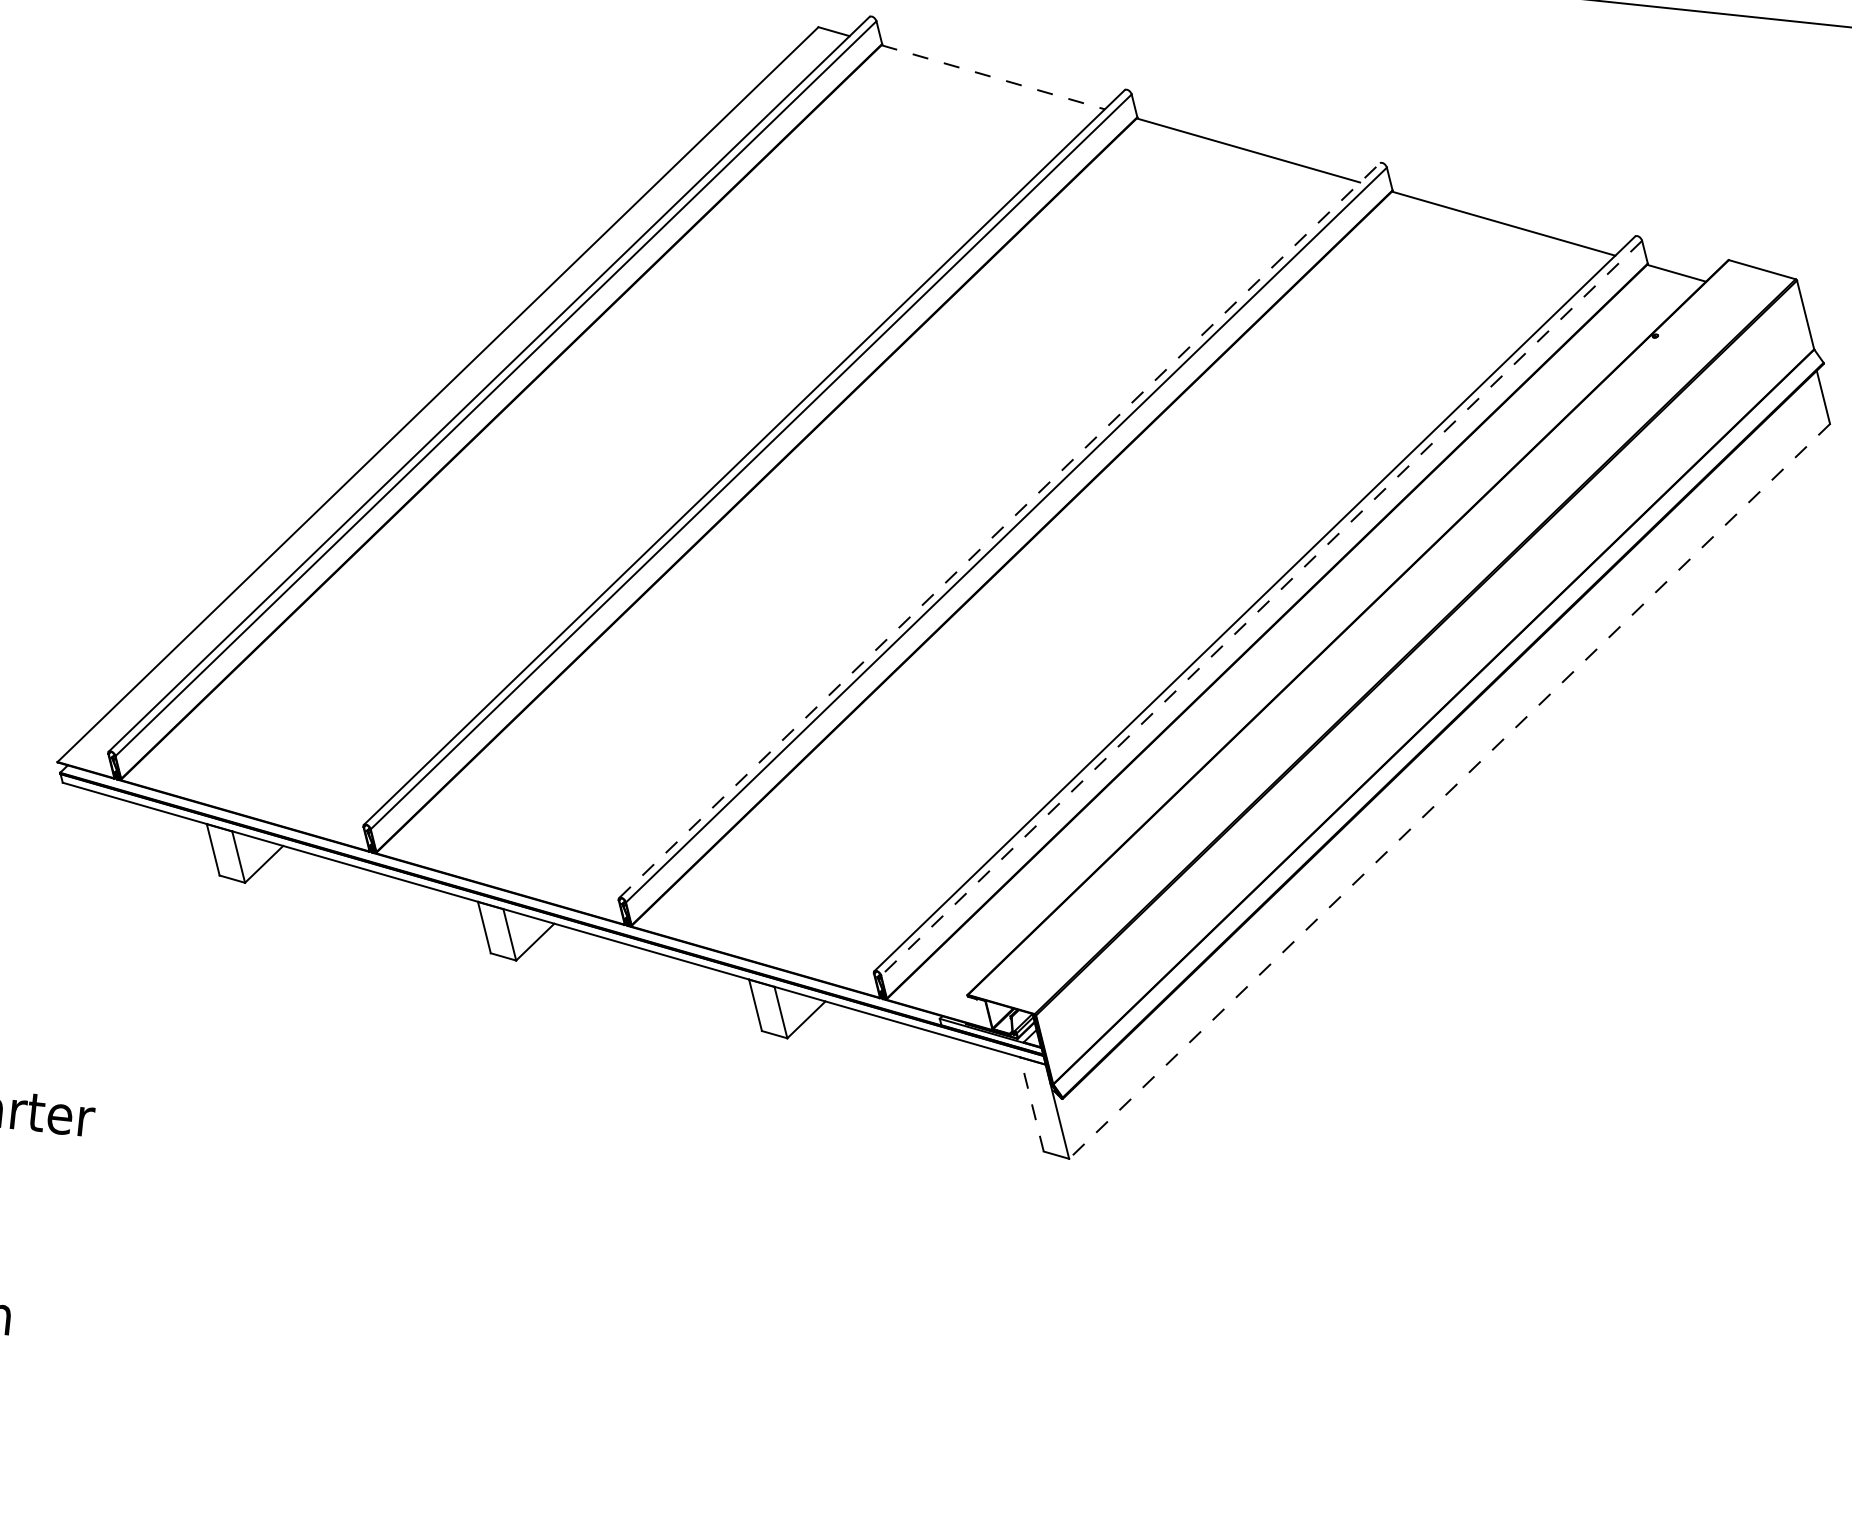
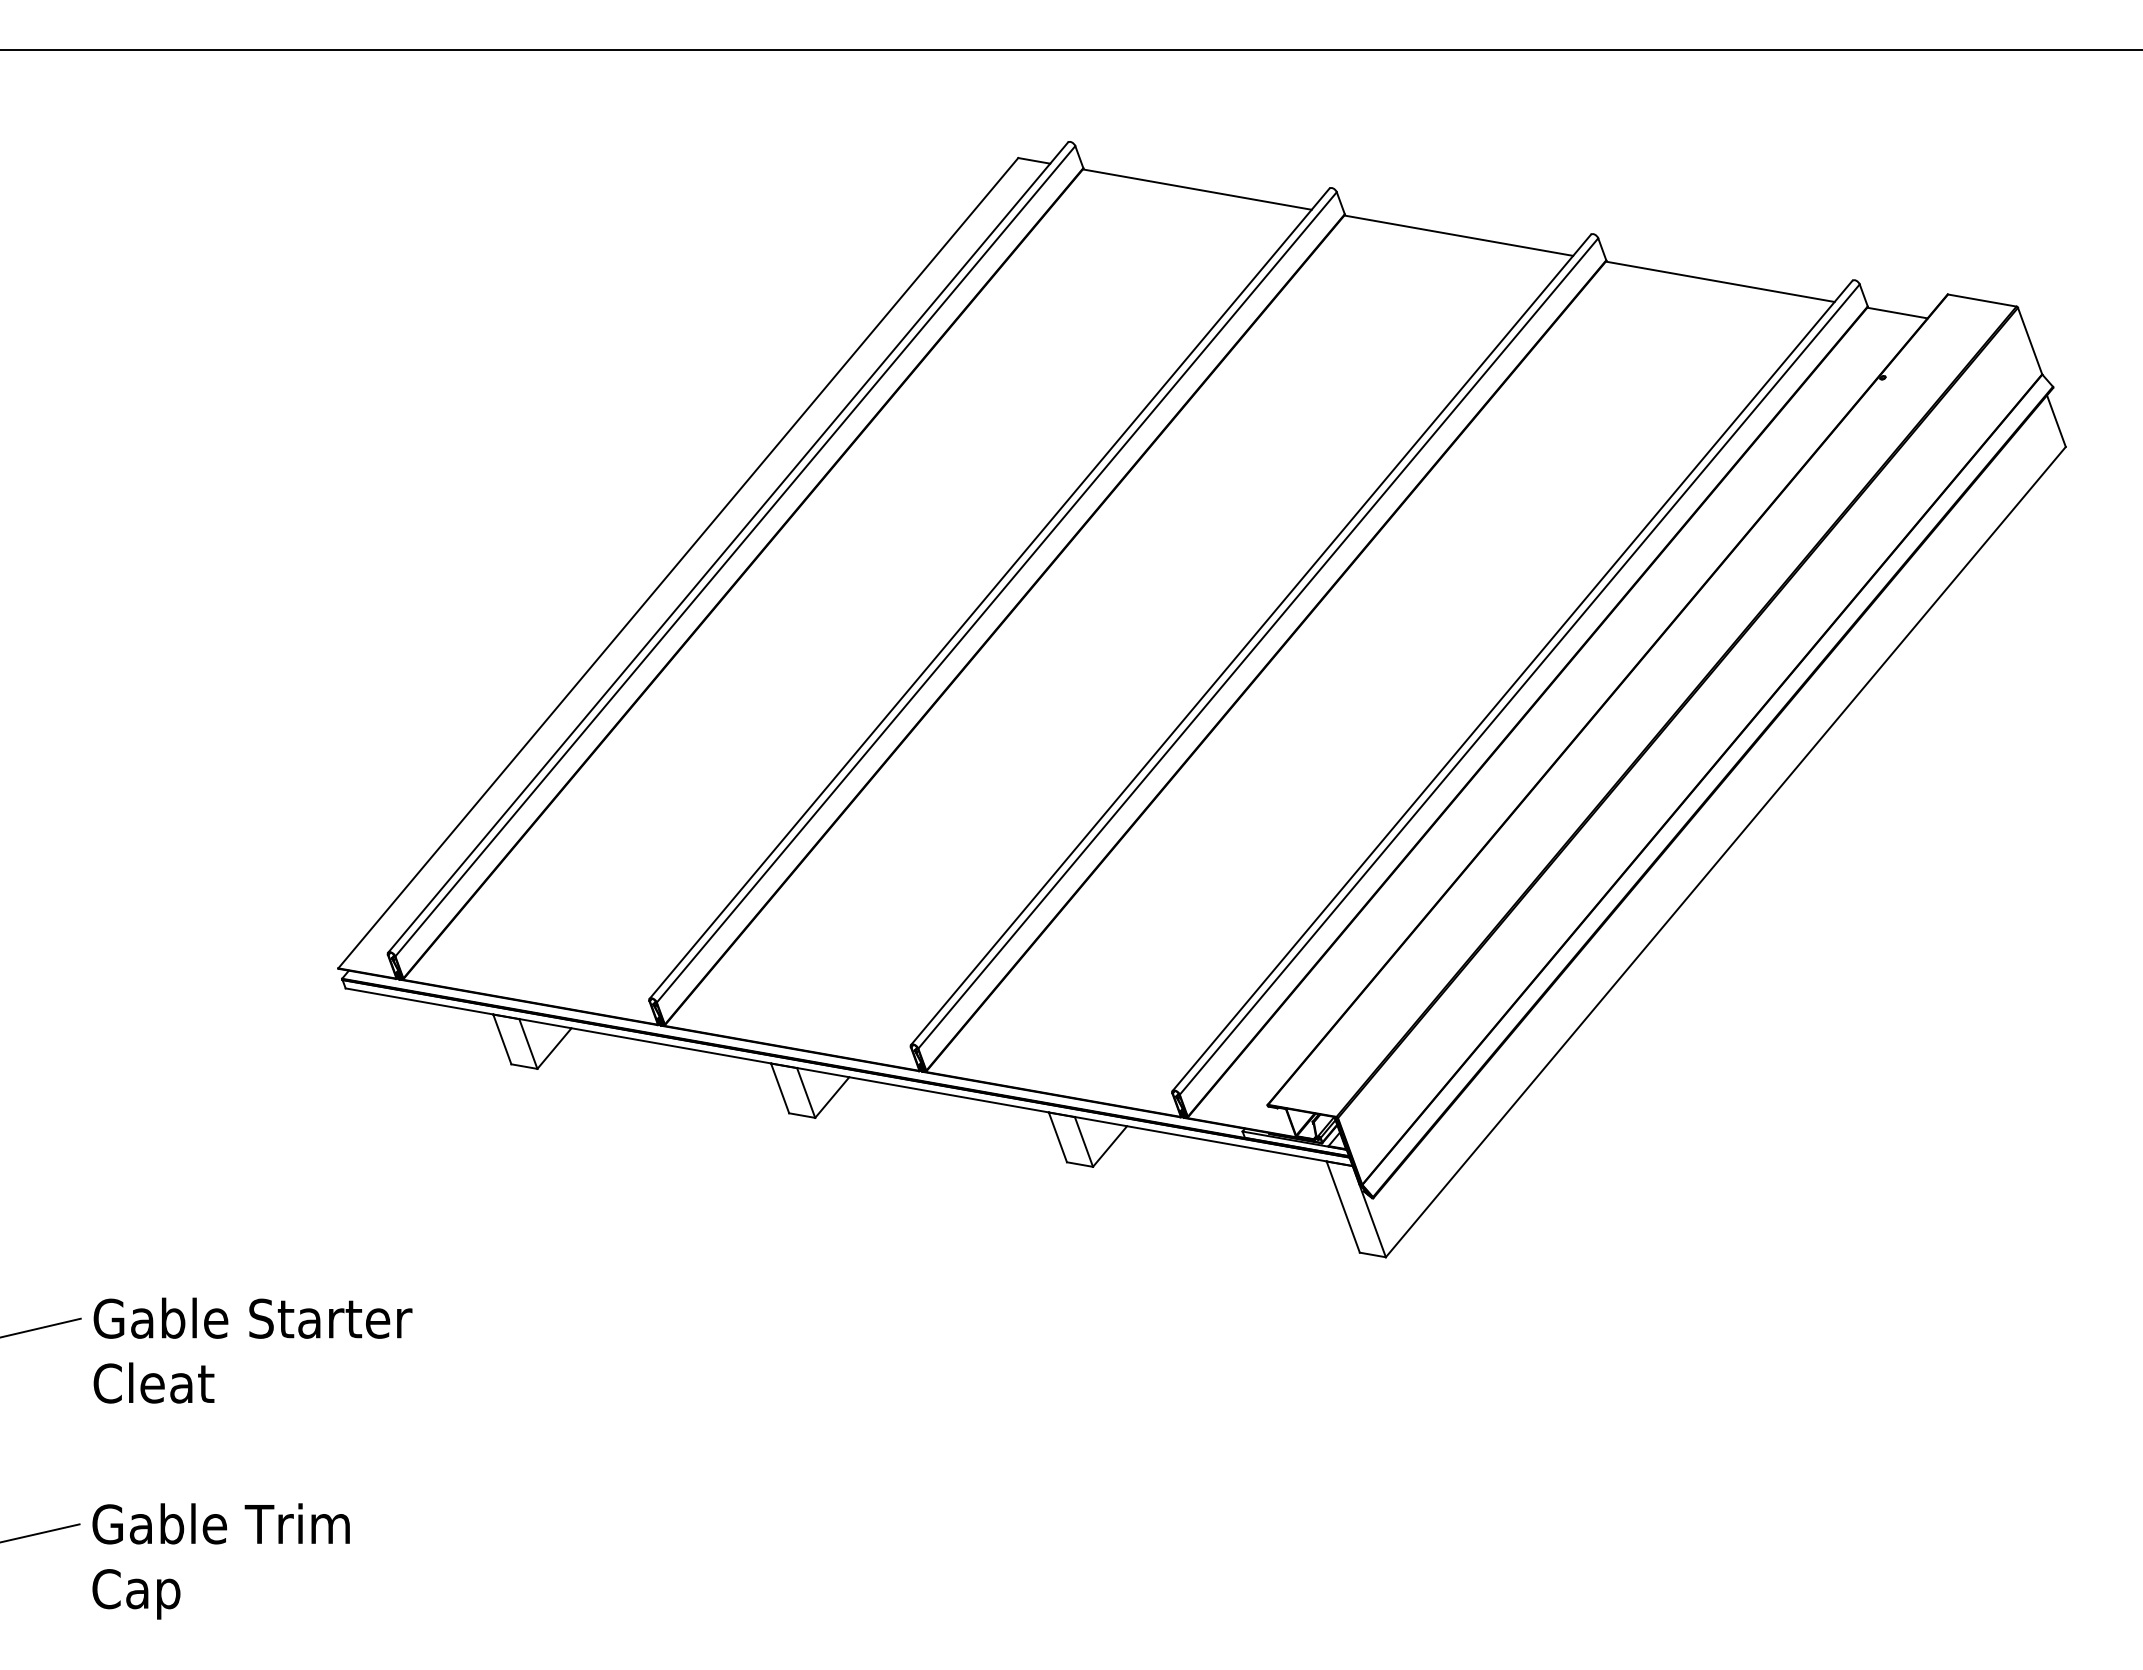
line: (993, 77) -> (1197, 189), dashed -> solid
line: (1000, 530) -> (1251, 639), dashed -> solid
line: (1261, 608) -> (1519, 689), dashed -> solid
line: (1449, 791) -> (1725, 852), dashed -> solid
line: (1032, 1103) -> (1343, 1206), dashed -> solid

